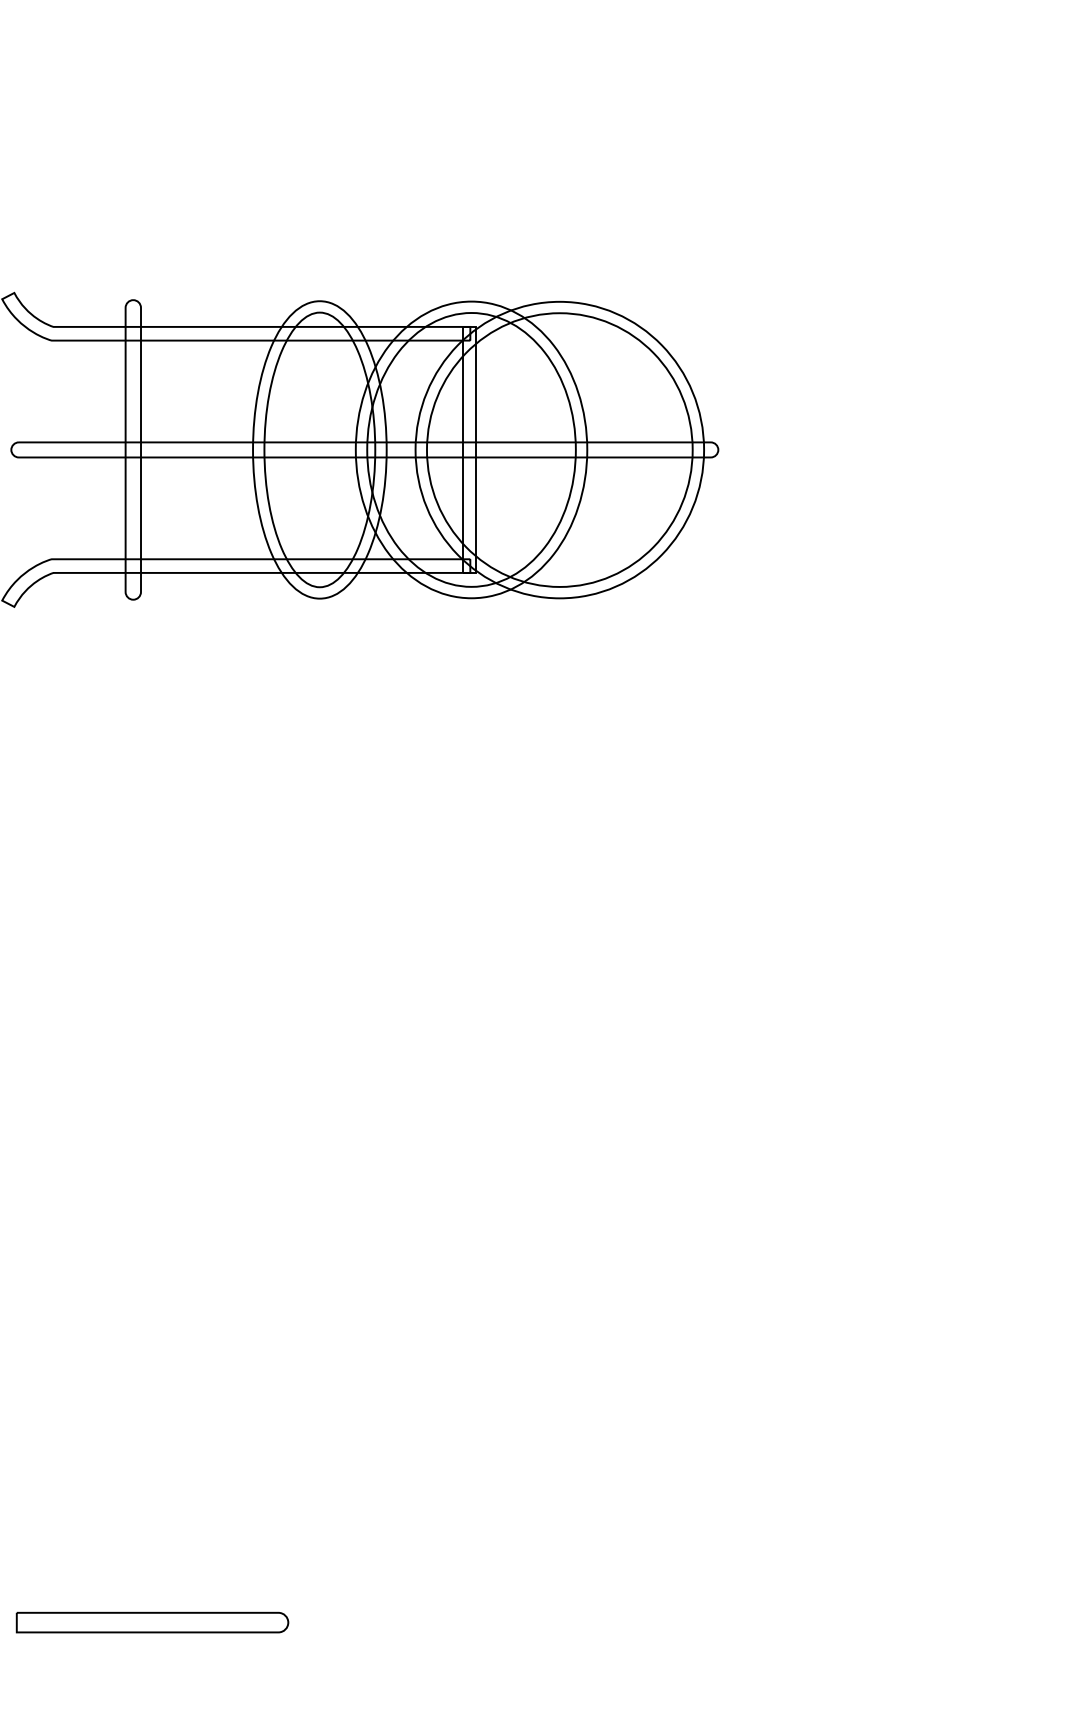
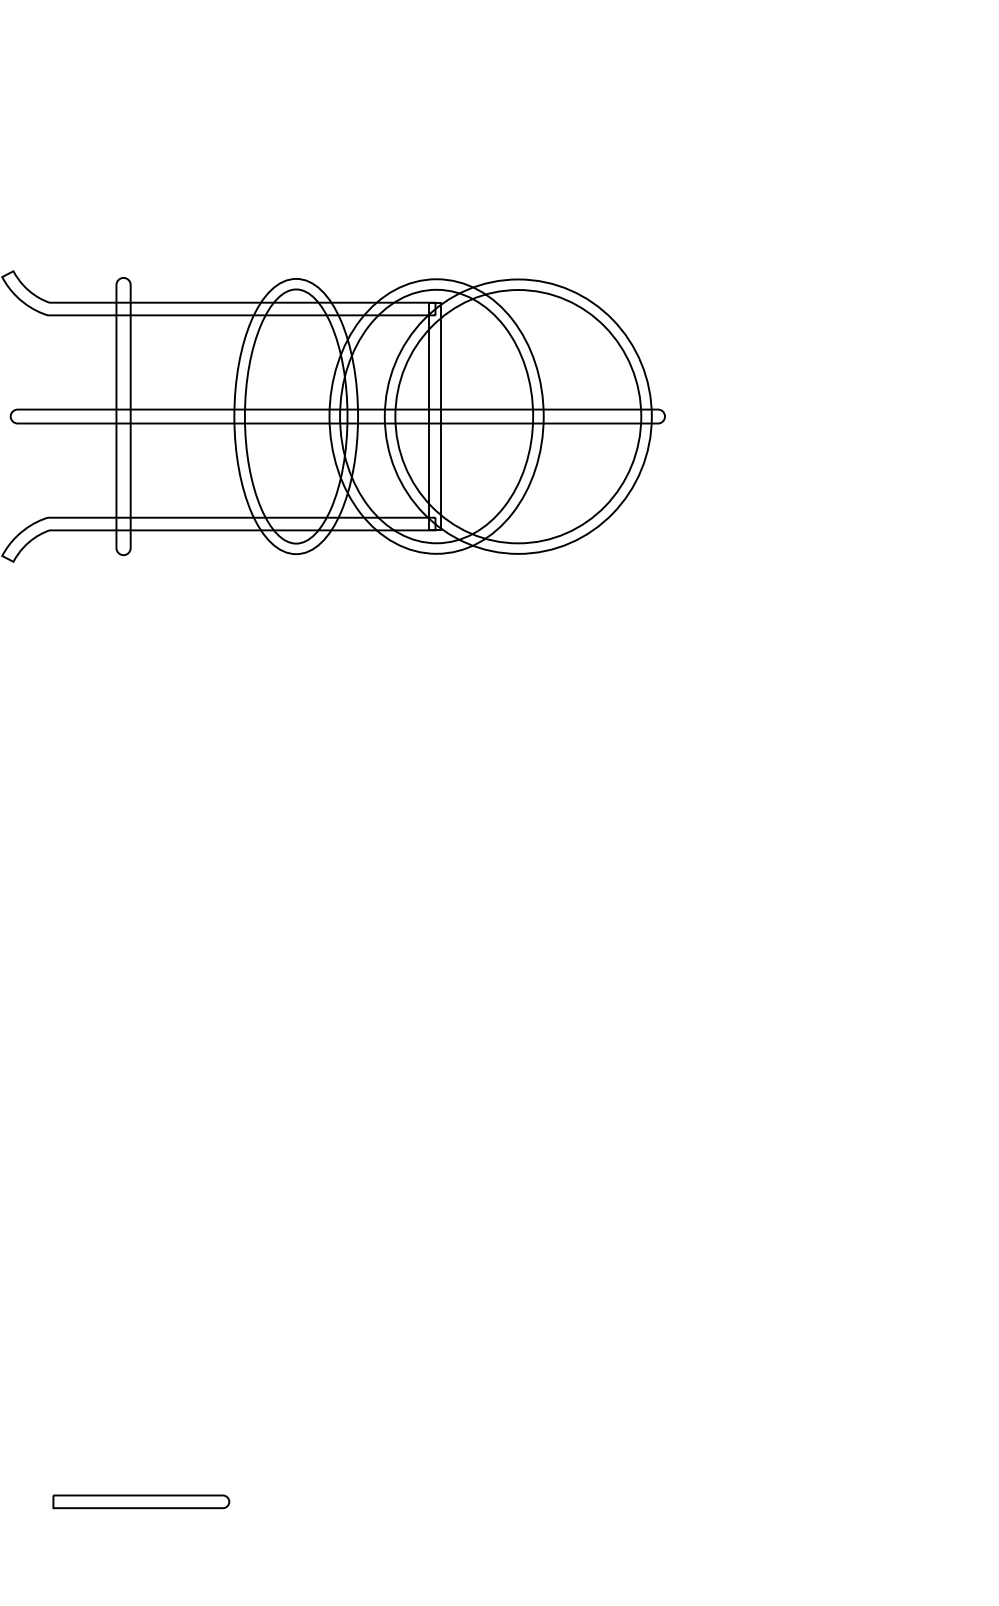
part: (152, 1622) -> (141, 1501), size x0.7

